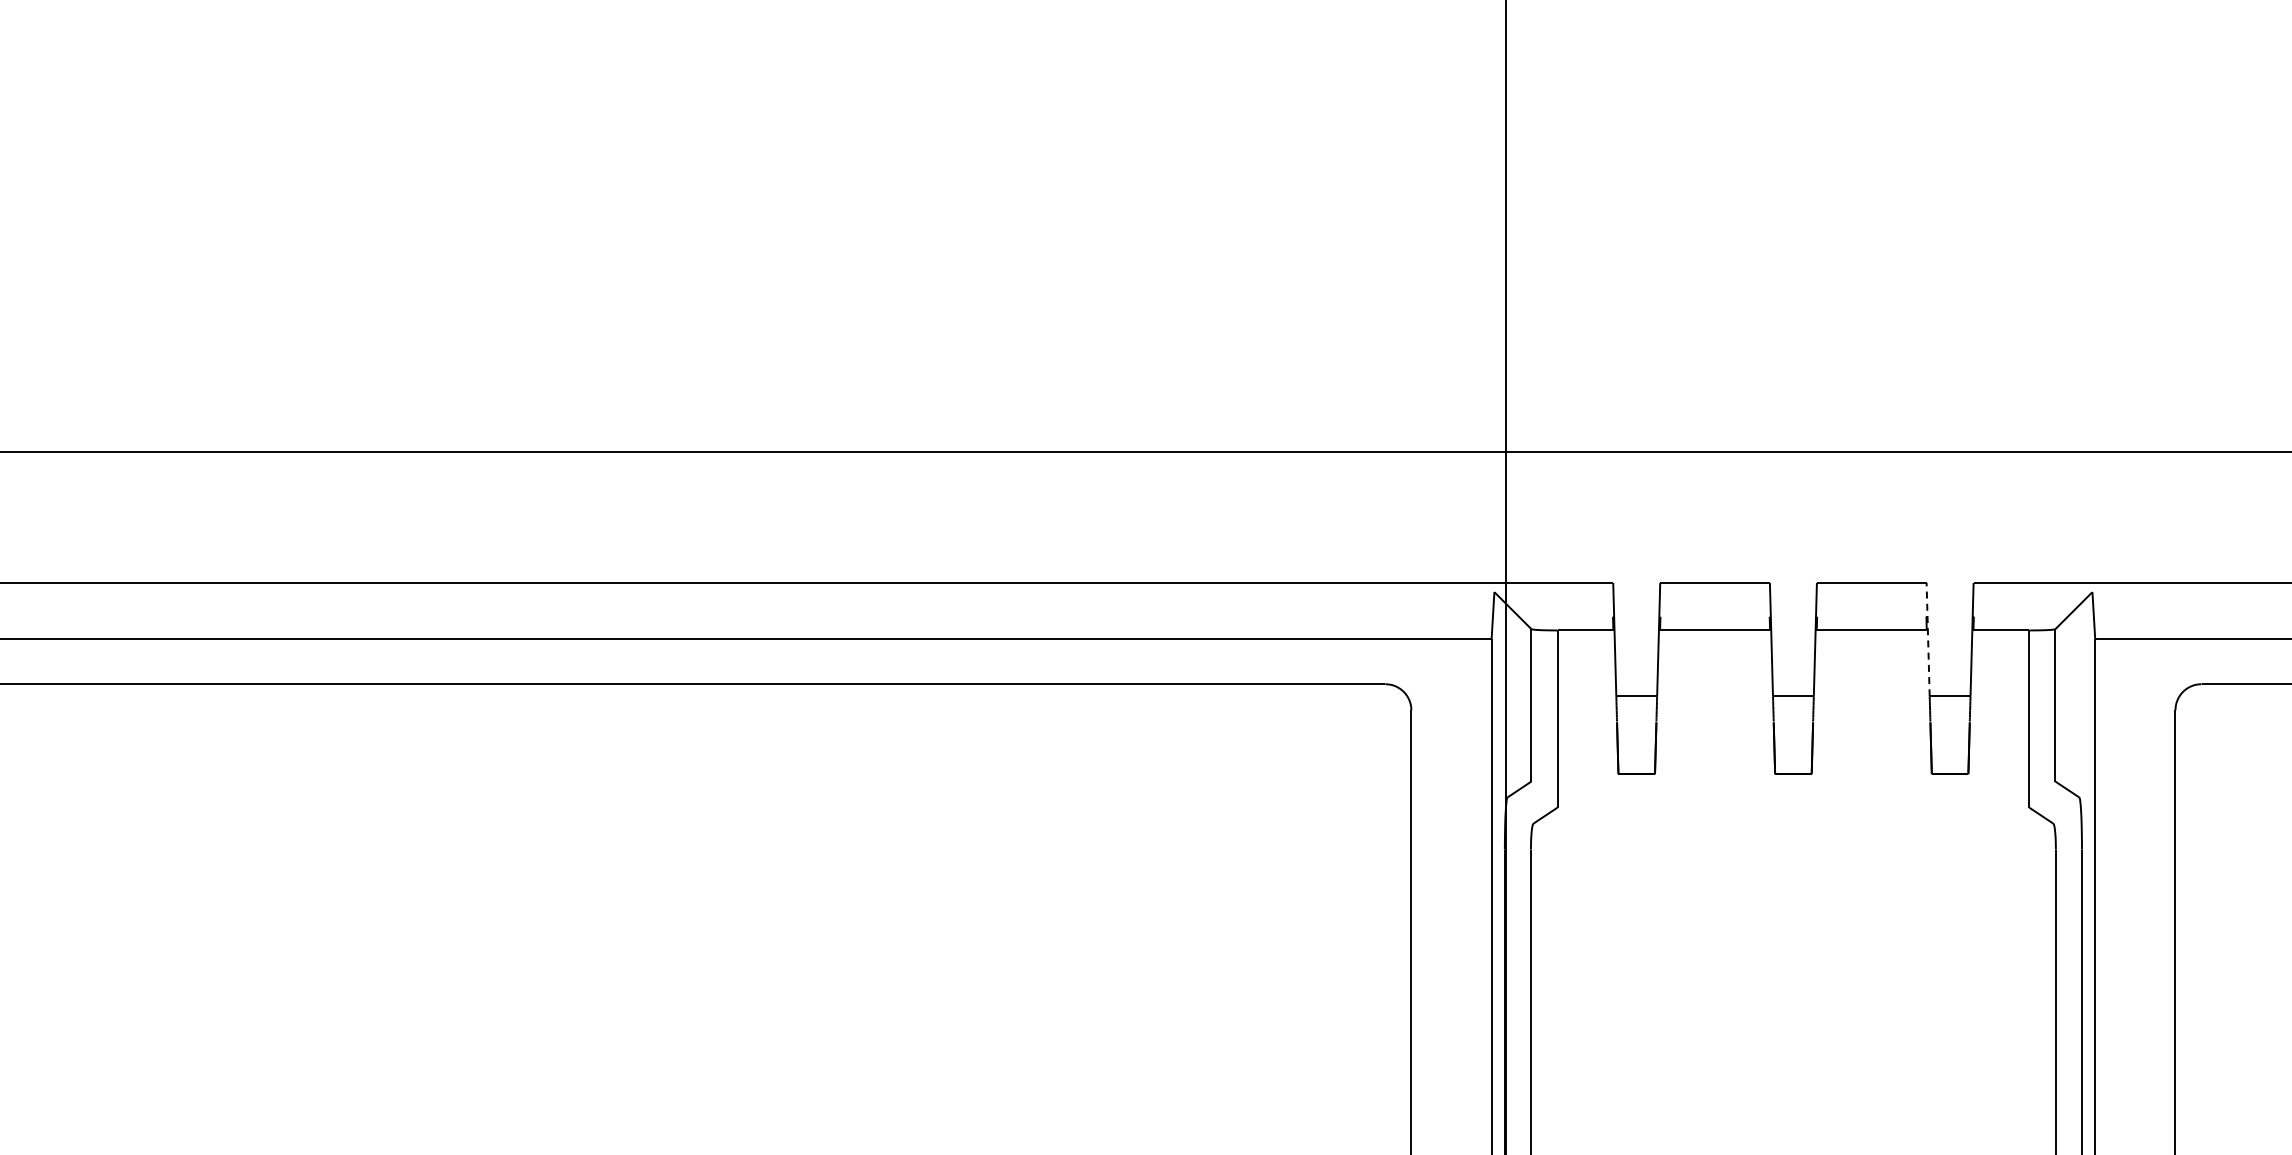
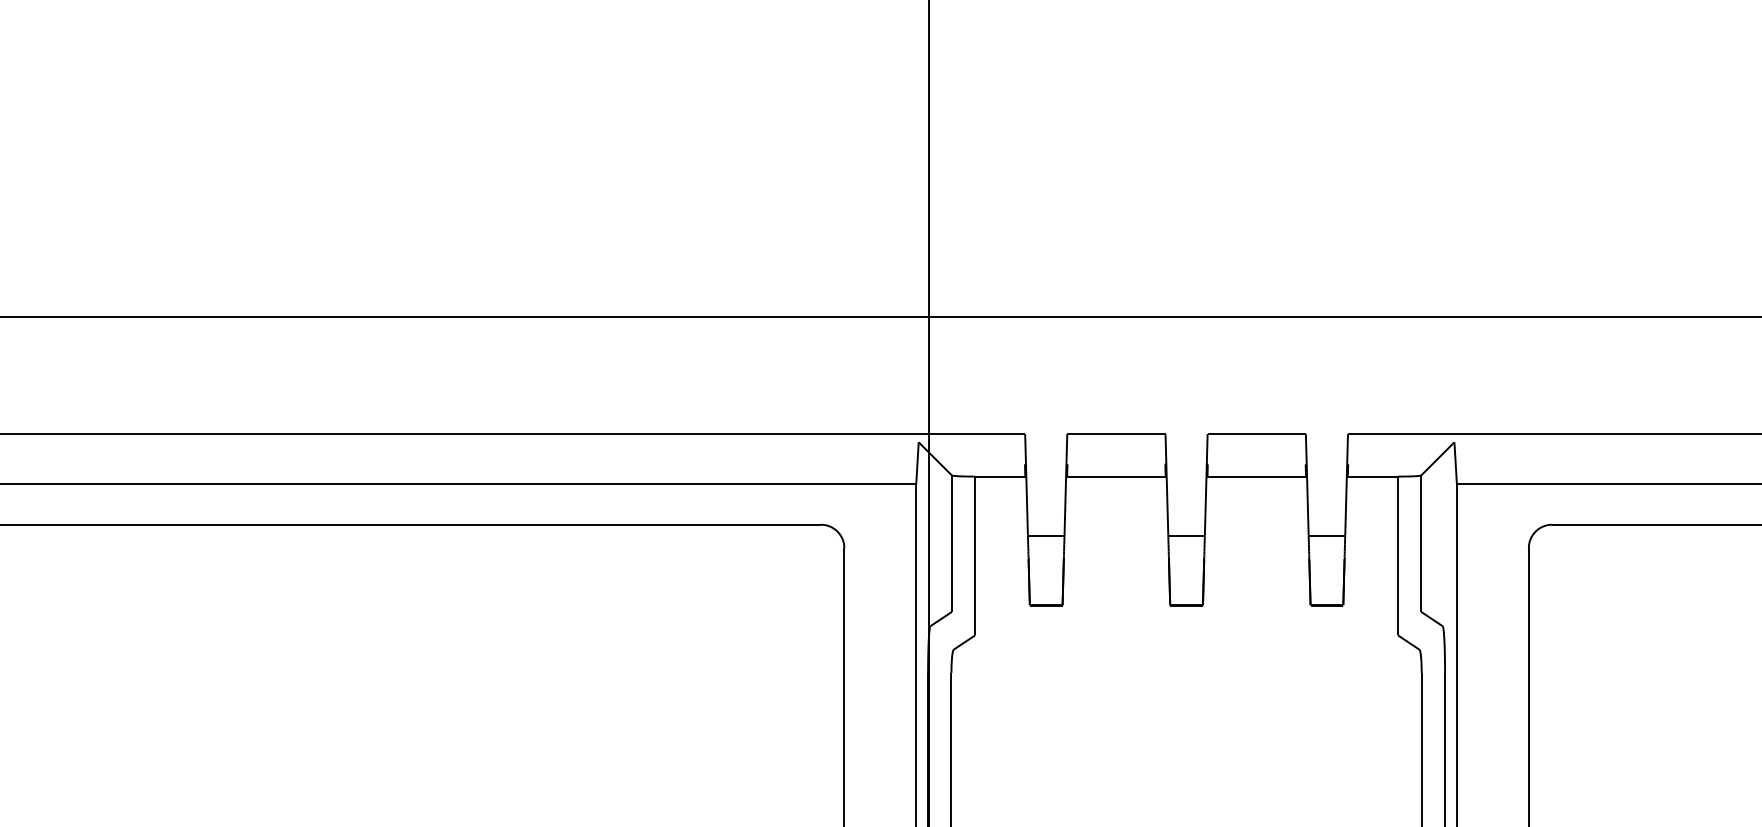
line: (1928, 639) -> (1307, 484), dashed -> solid

